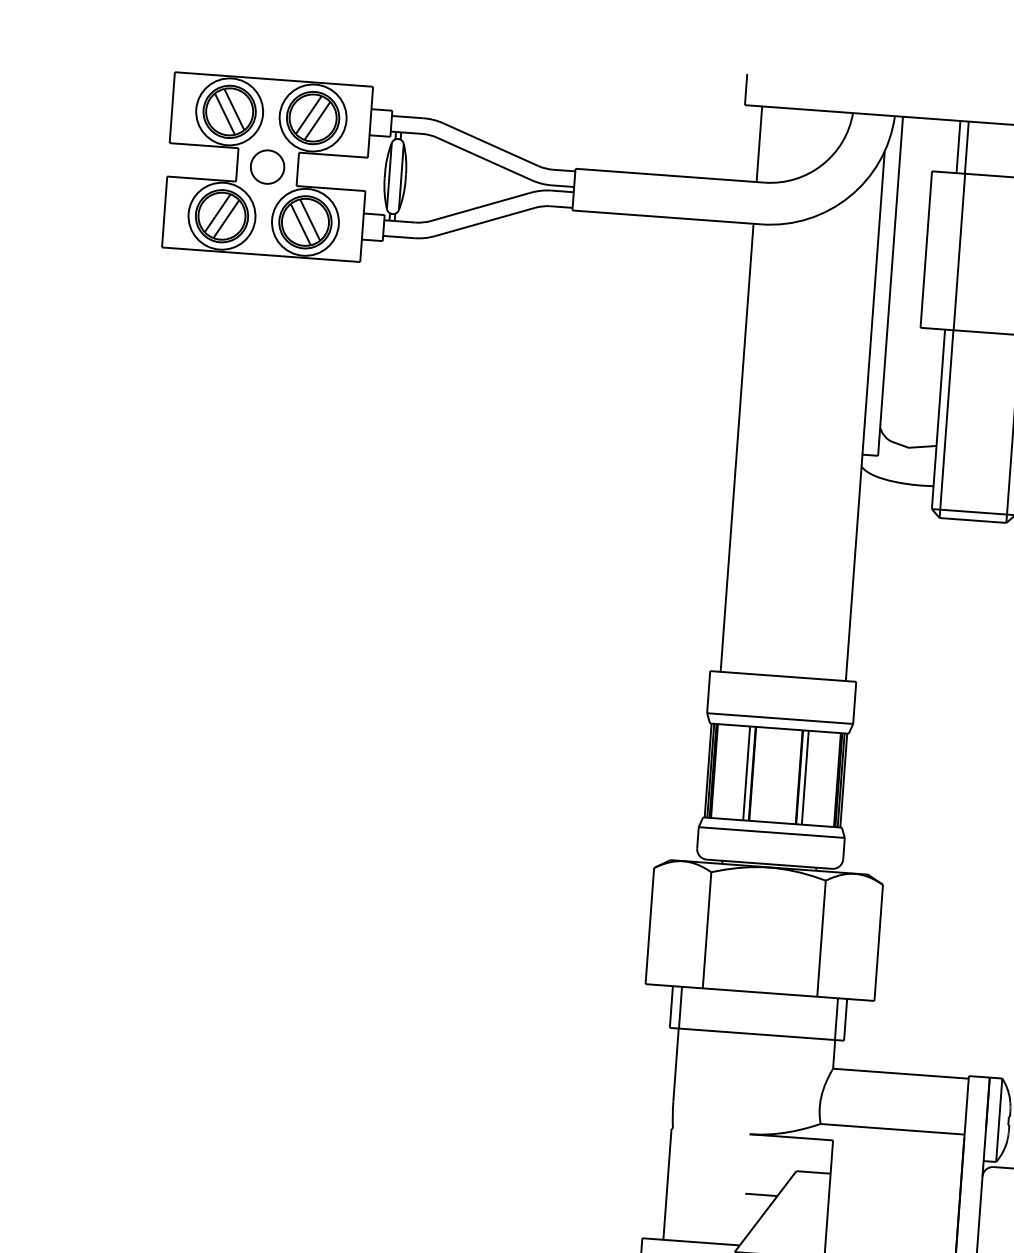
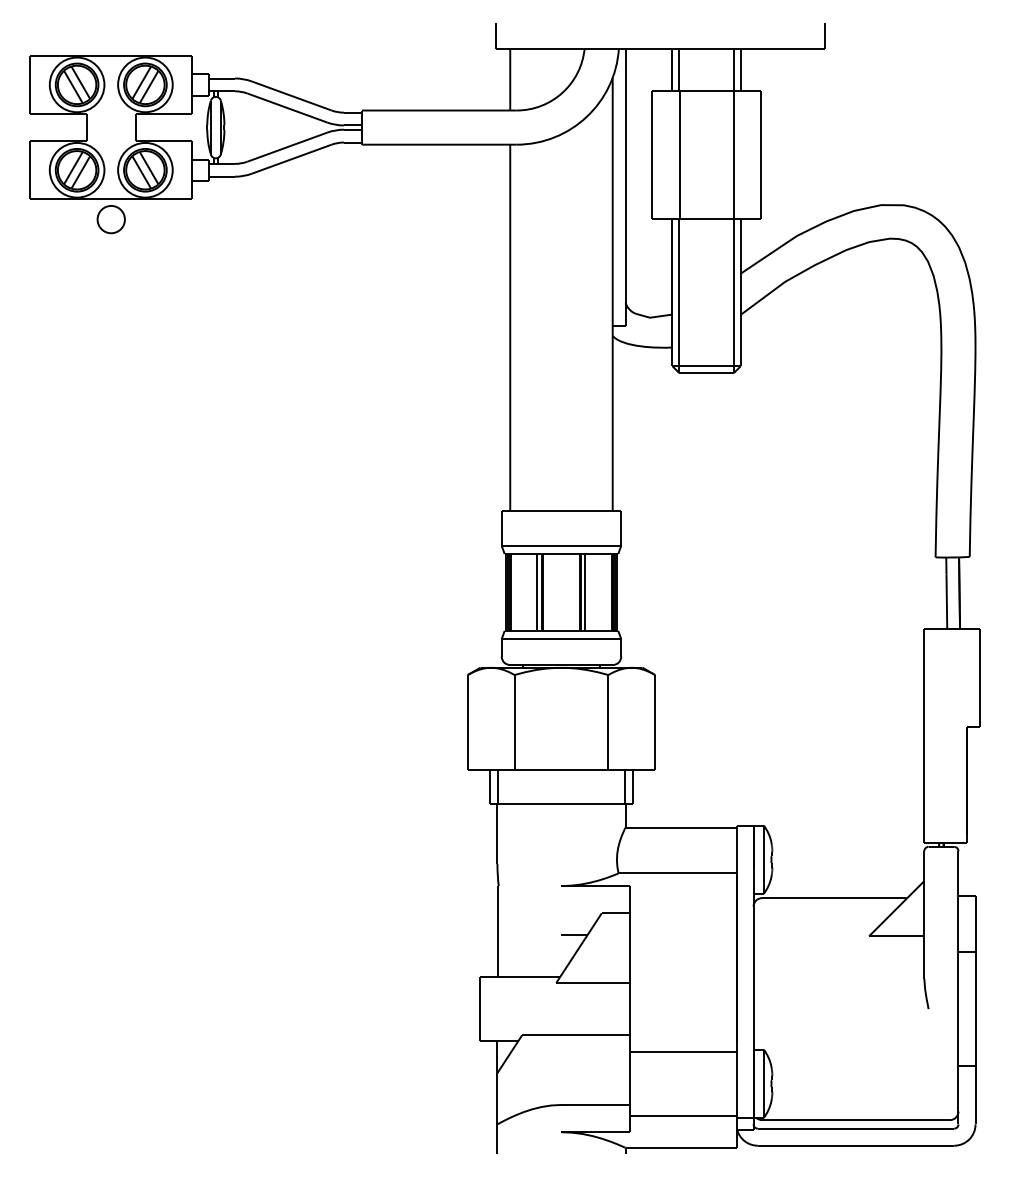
part: (266, 166) -> (110, 219), moved

